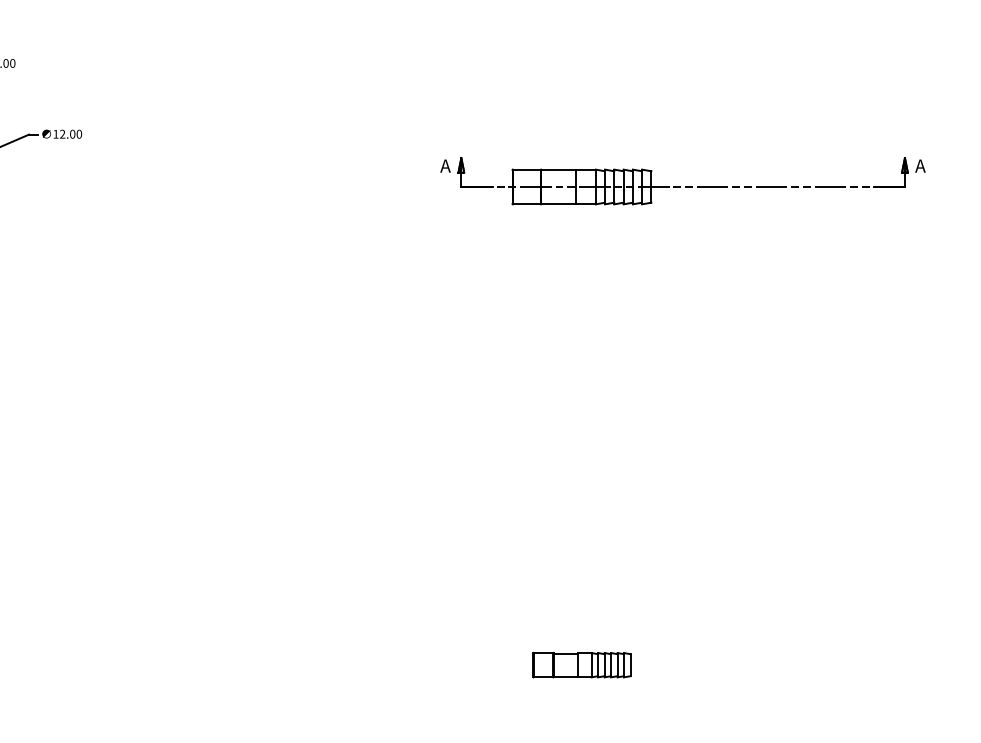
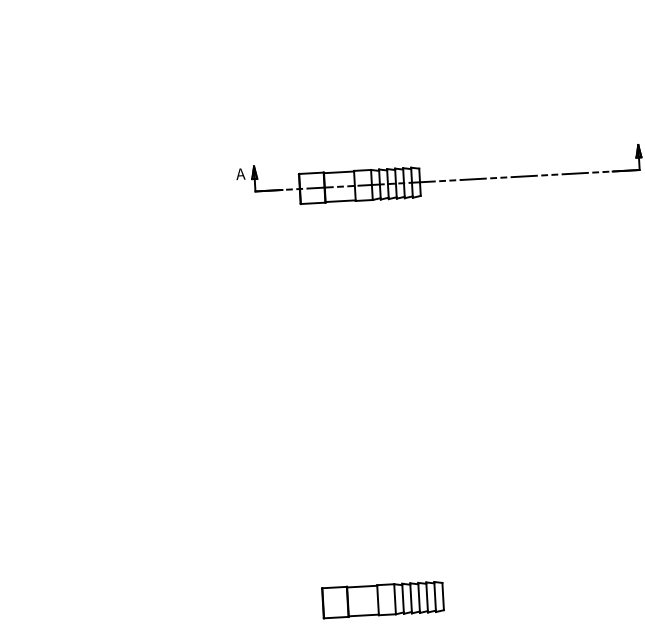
part: (581, 664) -> (382, 599), size x1.43

